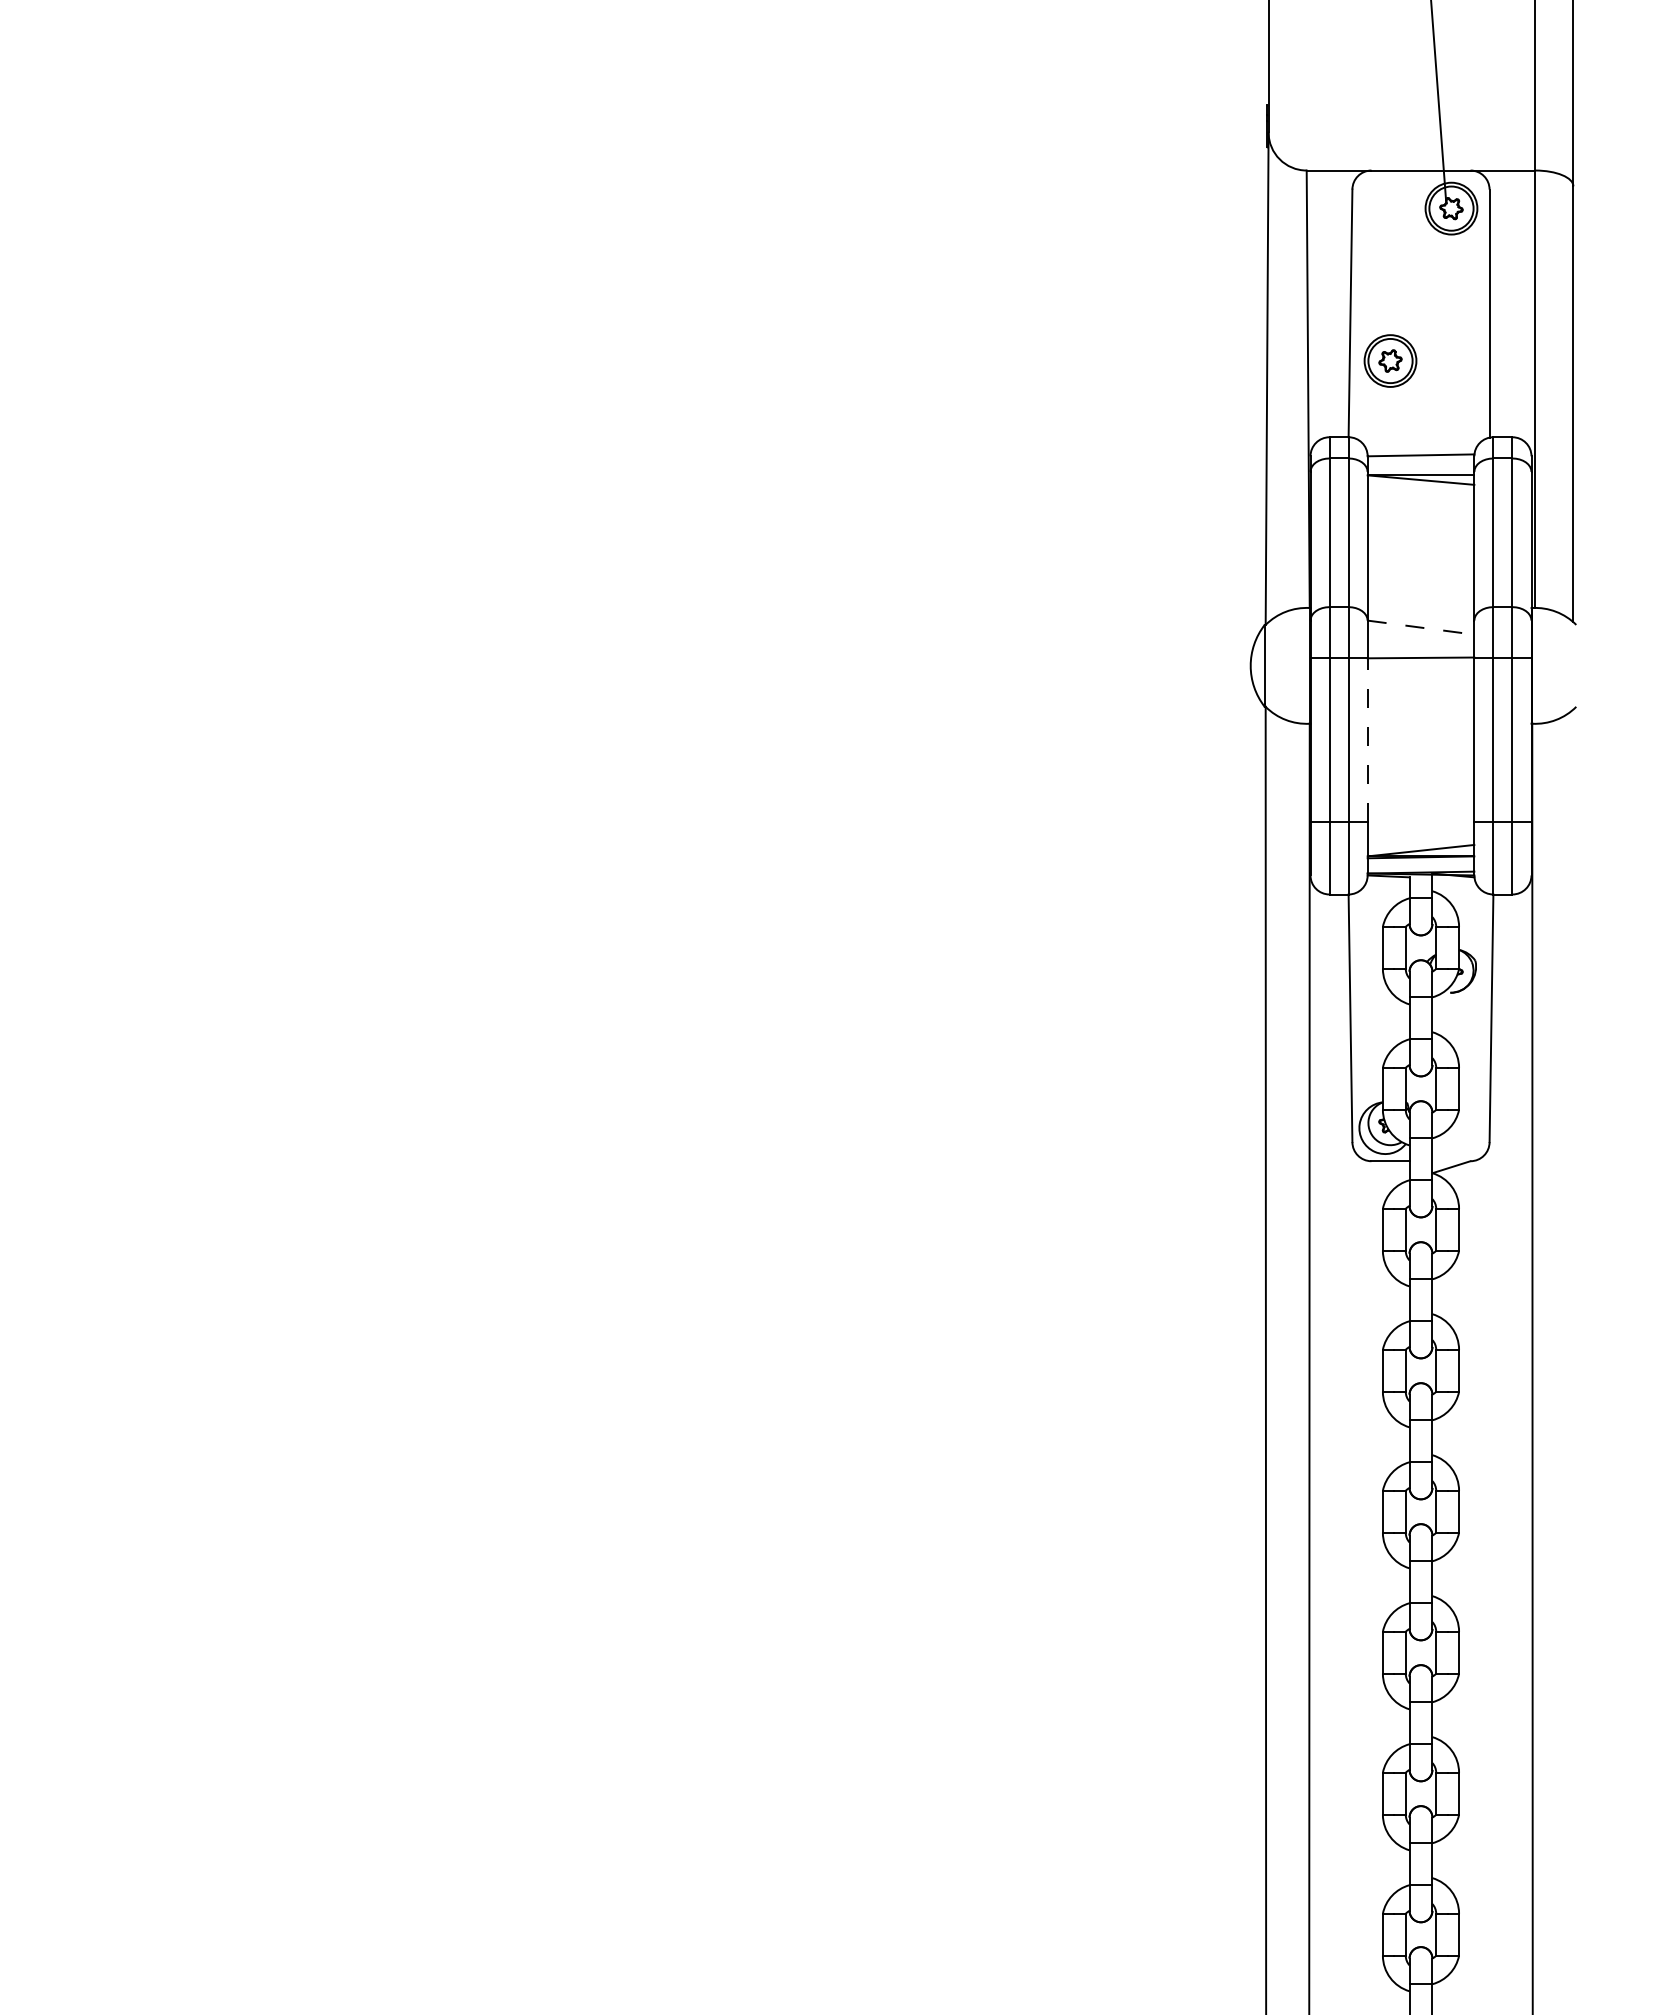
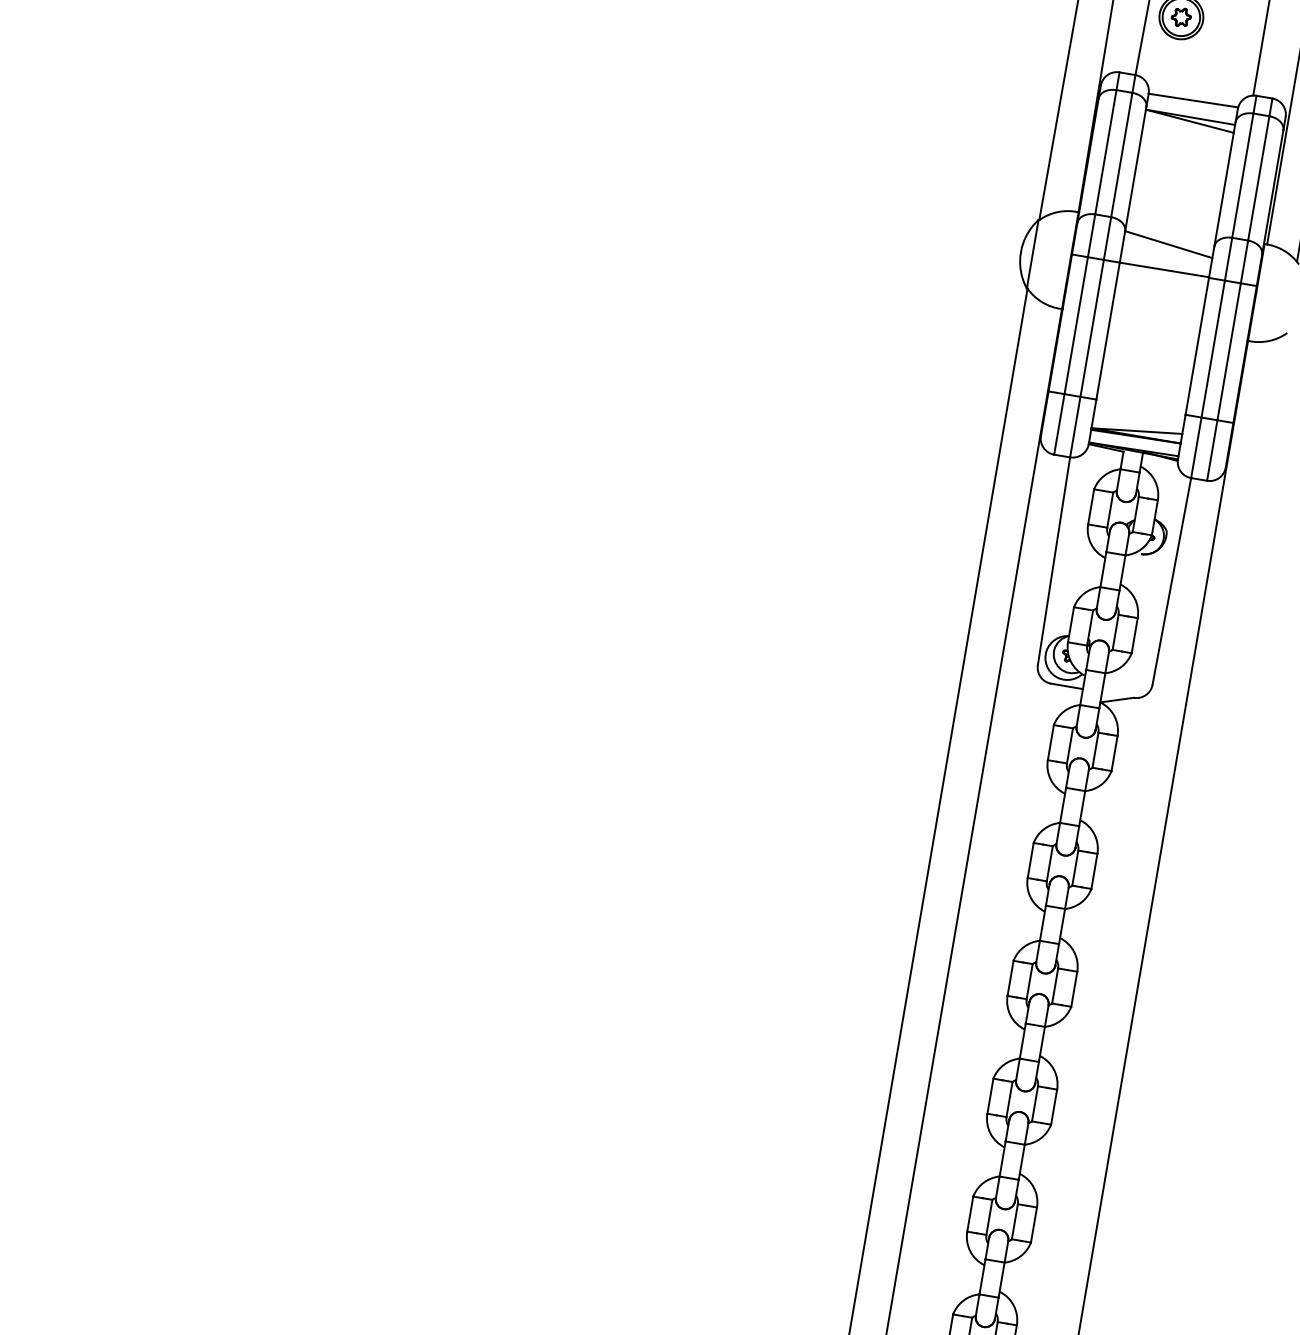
line: (1421, 627) -> (1169, 244), dashed -> solid
line: (1367, 740) -> (1107, 331), dashed -> solid

